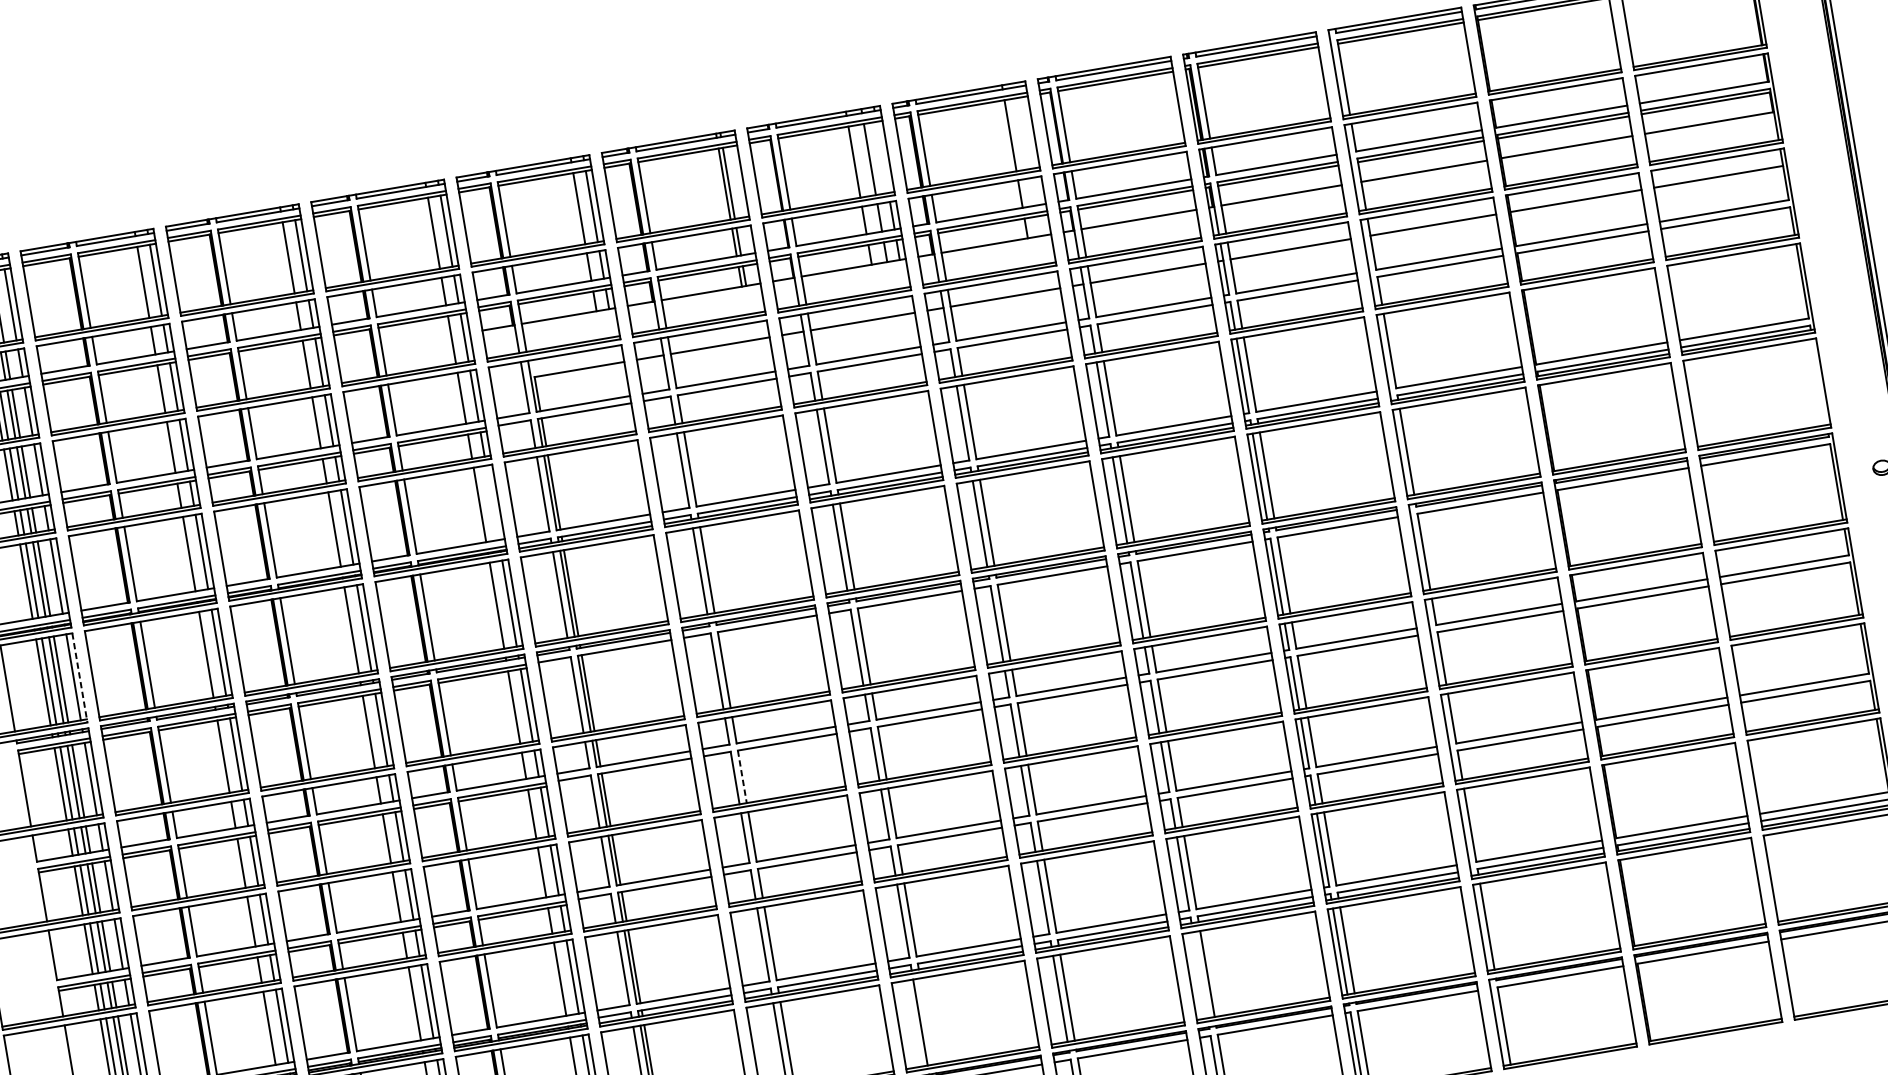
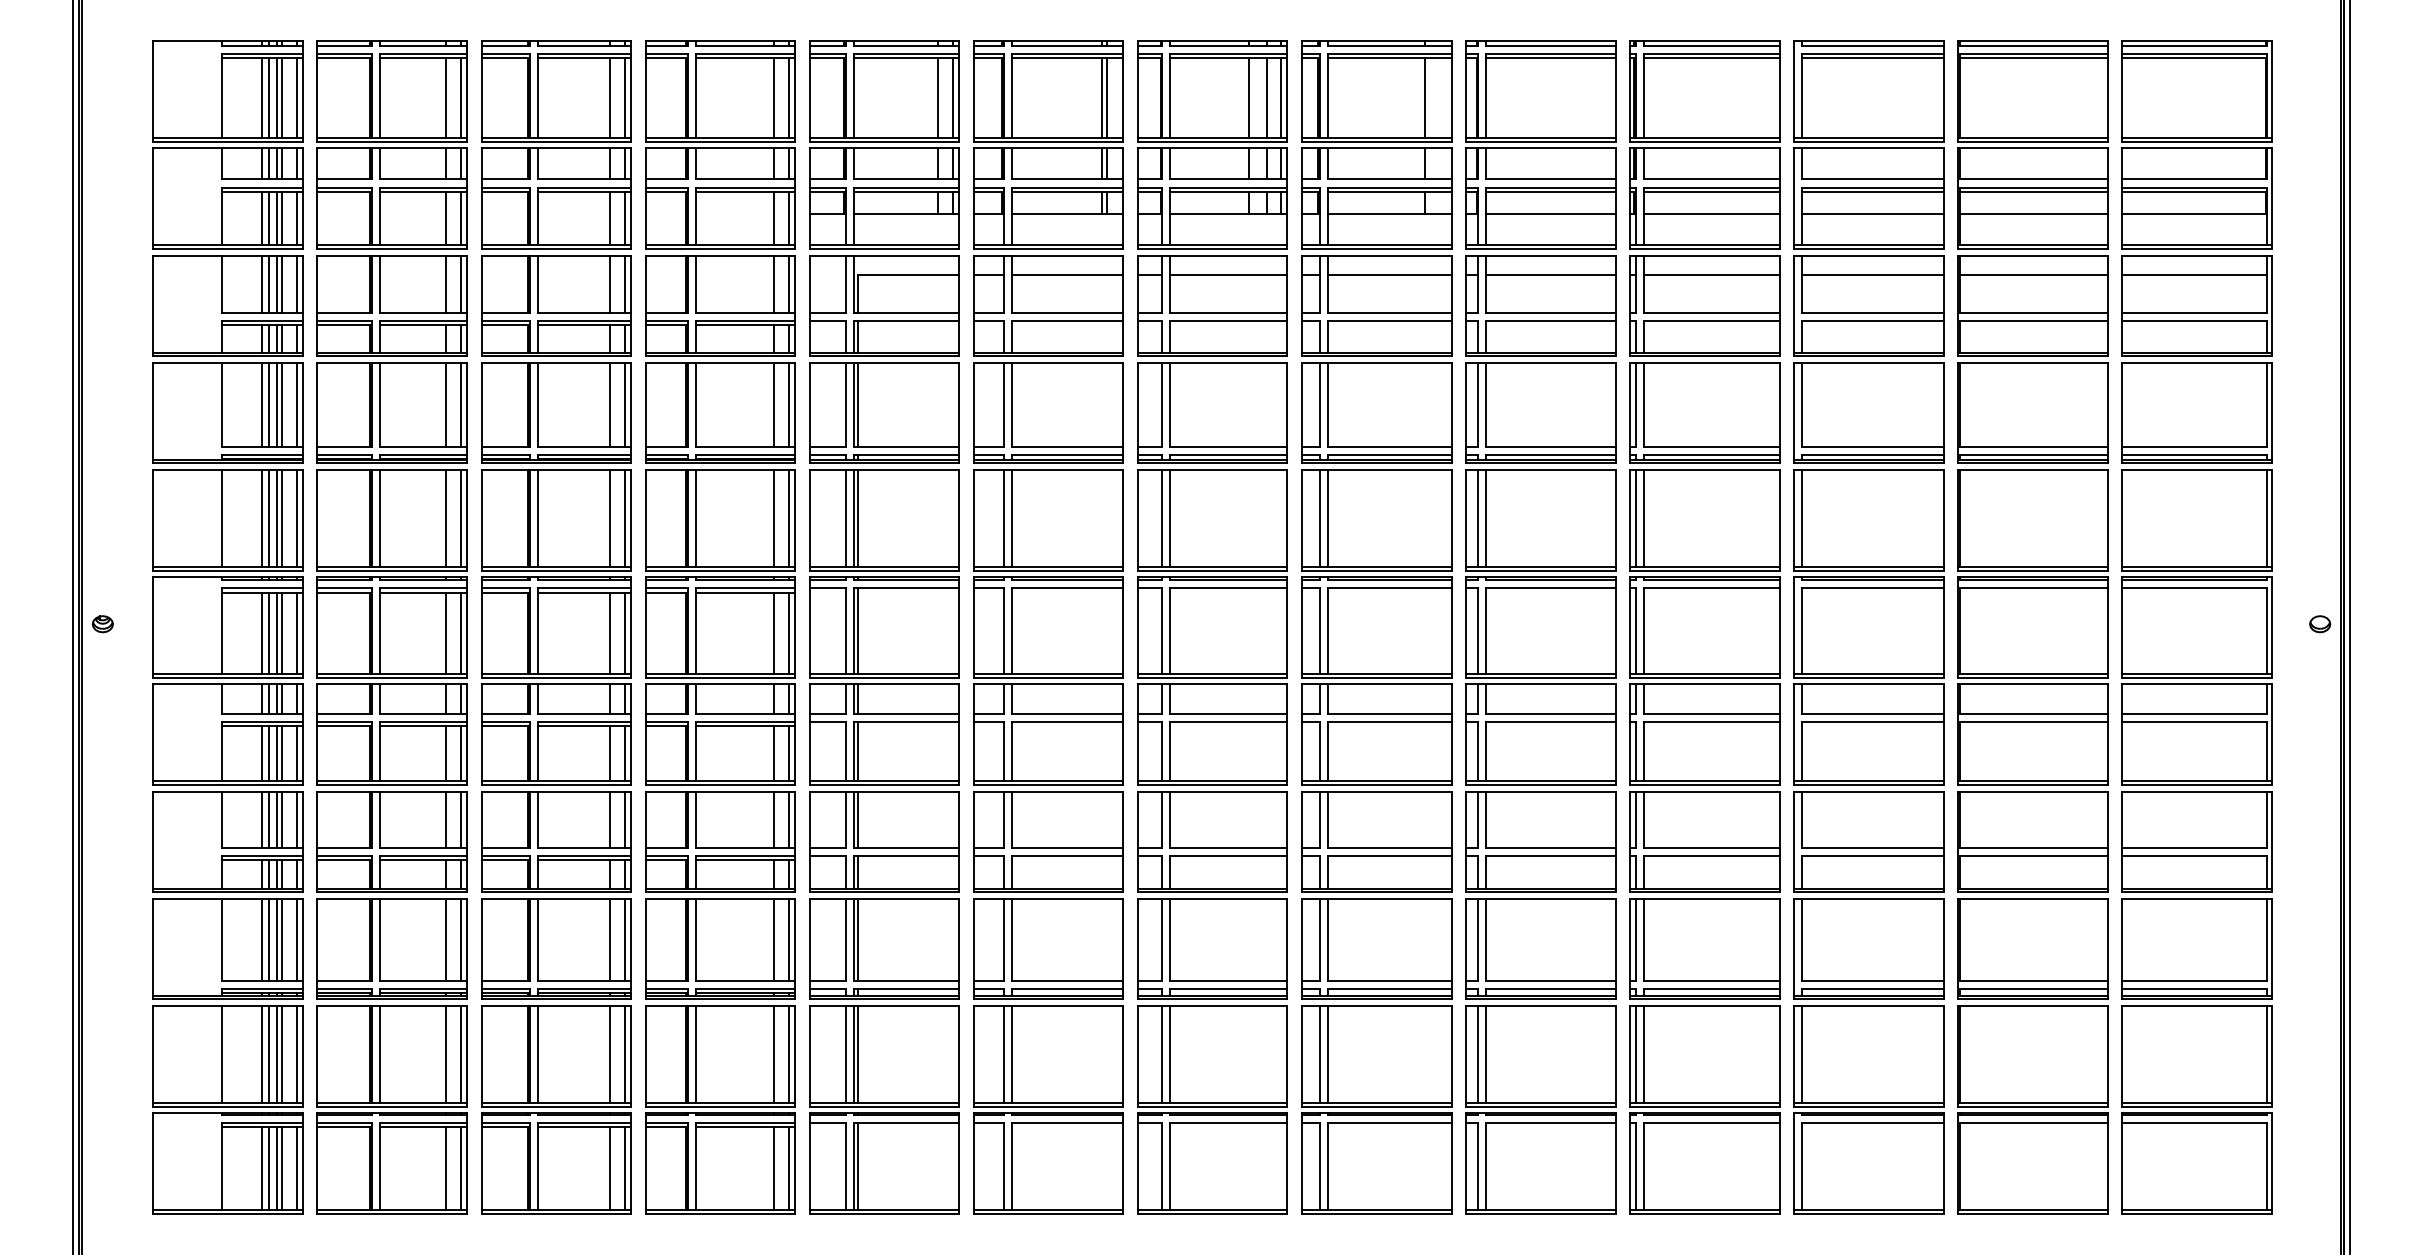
line: (882, 156) -> (1280, 97), added
line: (1819, 382) -> (2267, 518), added
line: (492, 502) -> (788, 404), added
line: (80, 678) -> (303, 520), dashed -> solid
line: (741, 776) -> (1011, 751), dashed -> solid
line: (1200, 975) -> (1477, 1054), added
line: (927, 1021) -> (1169, 1054), added

